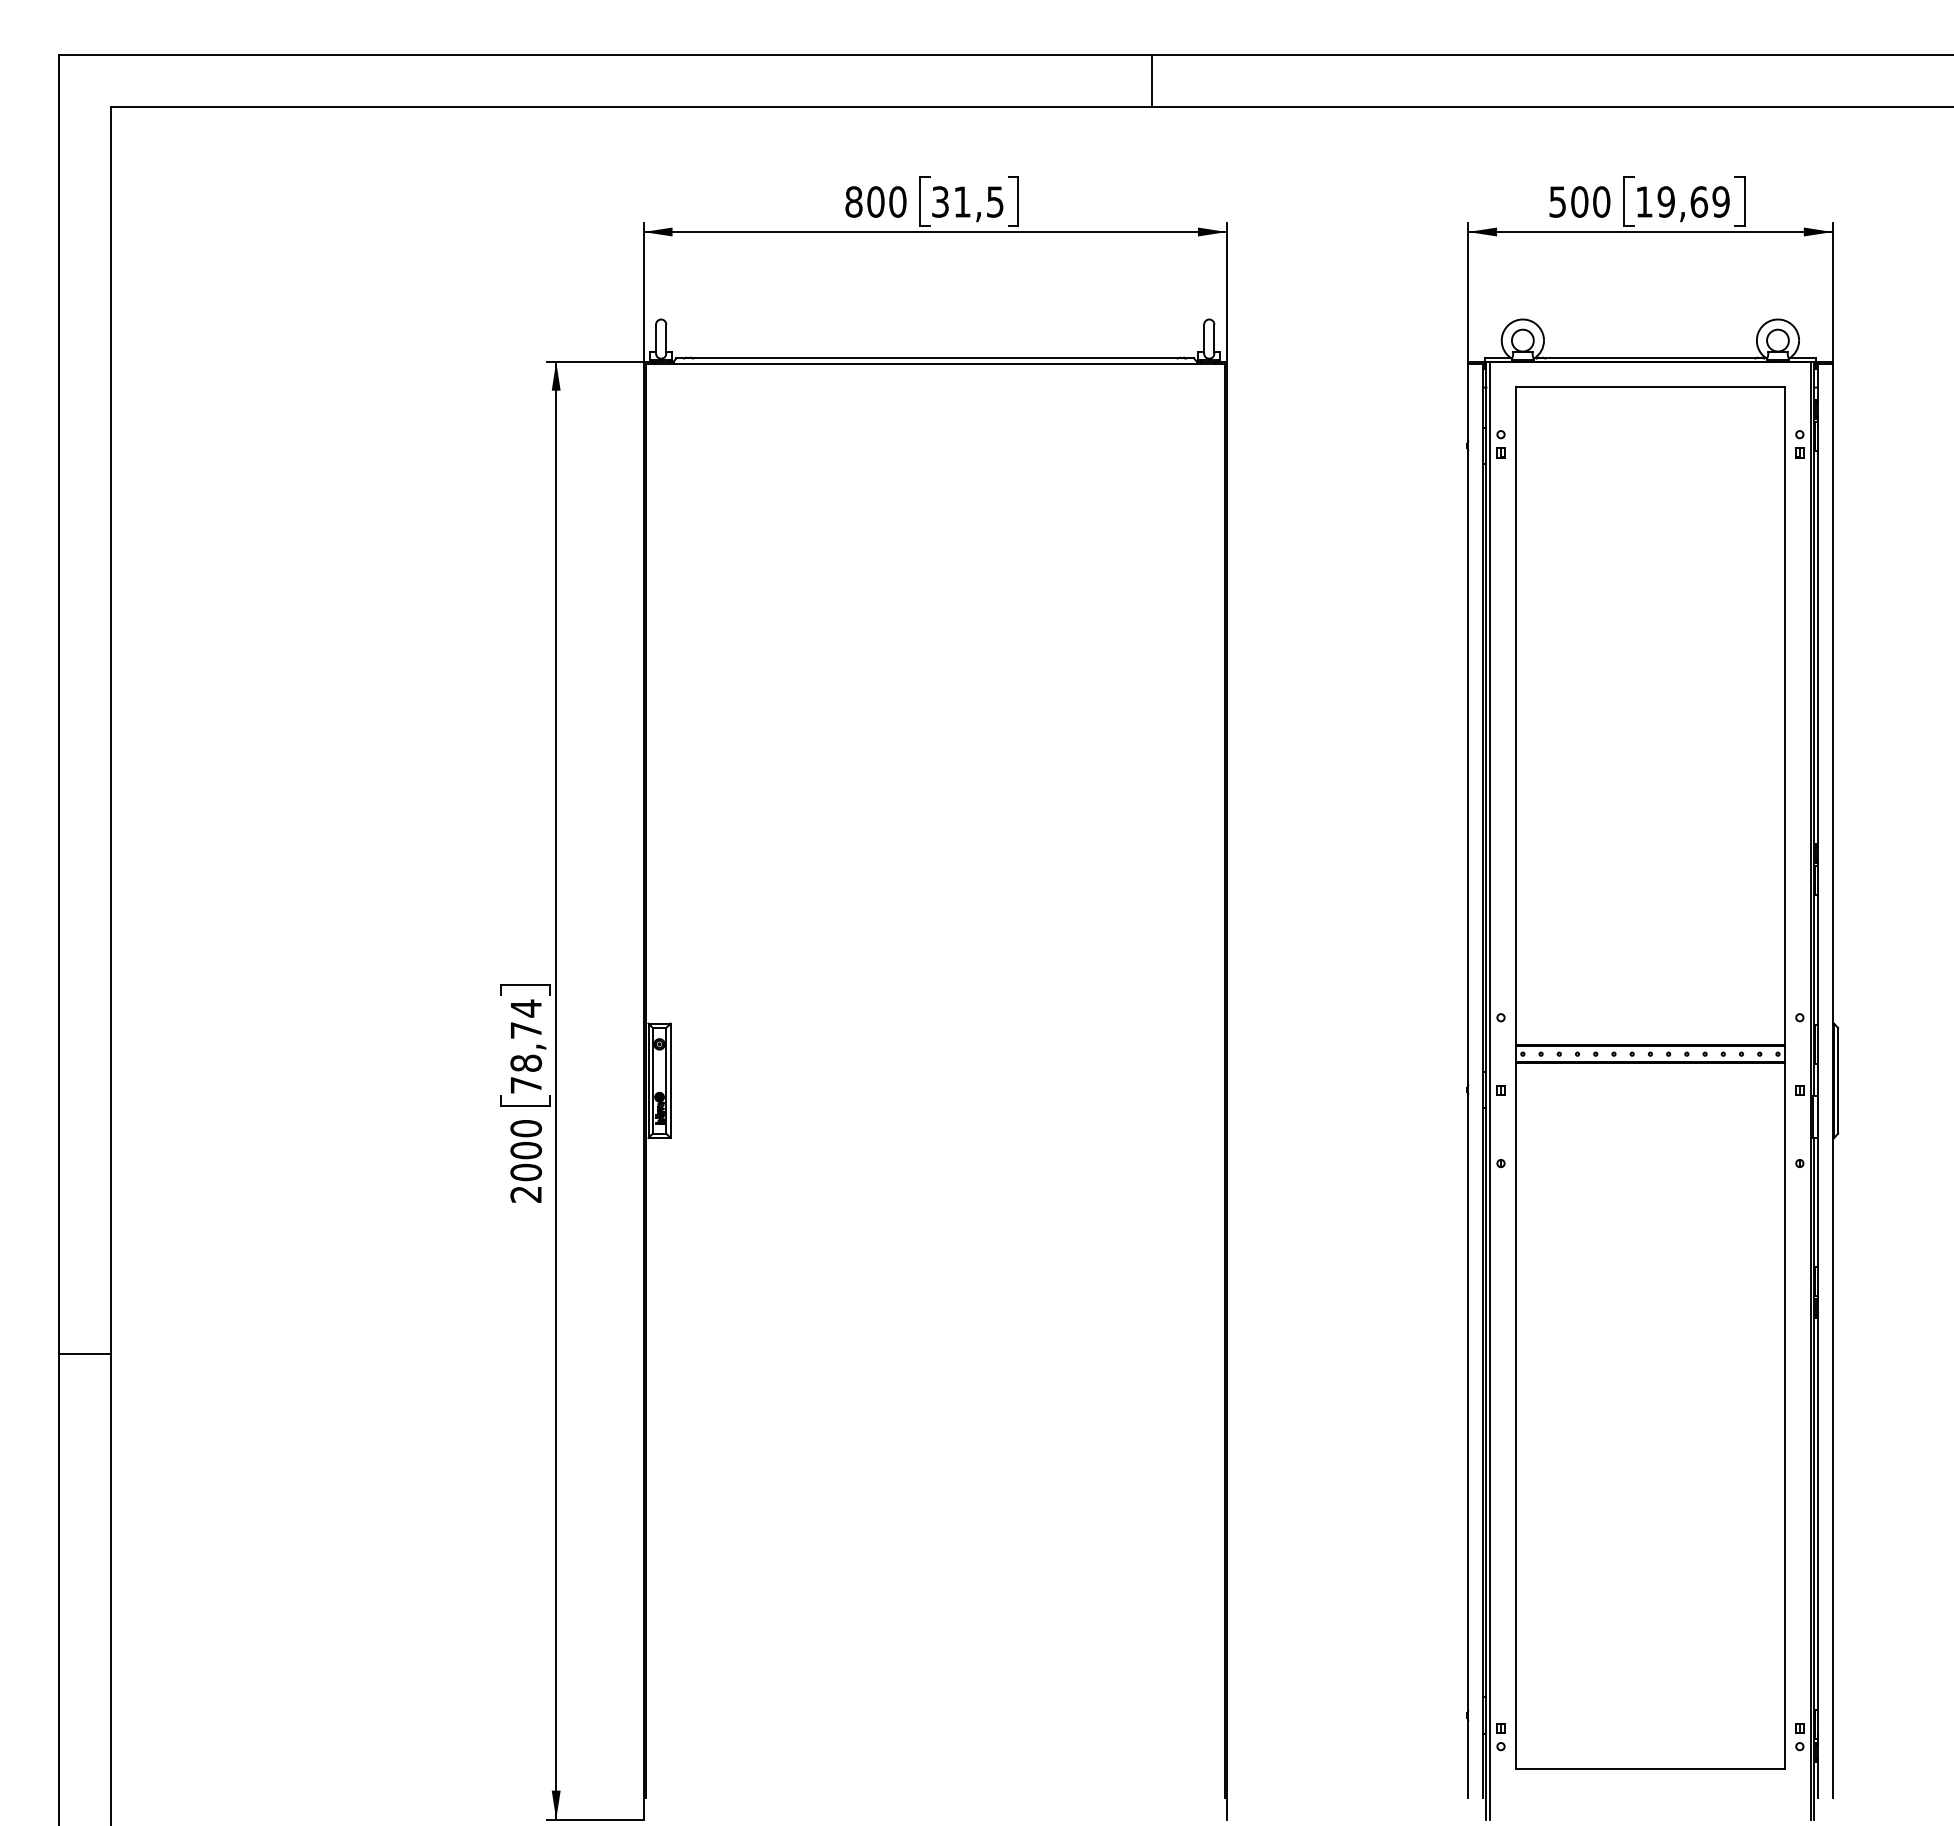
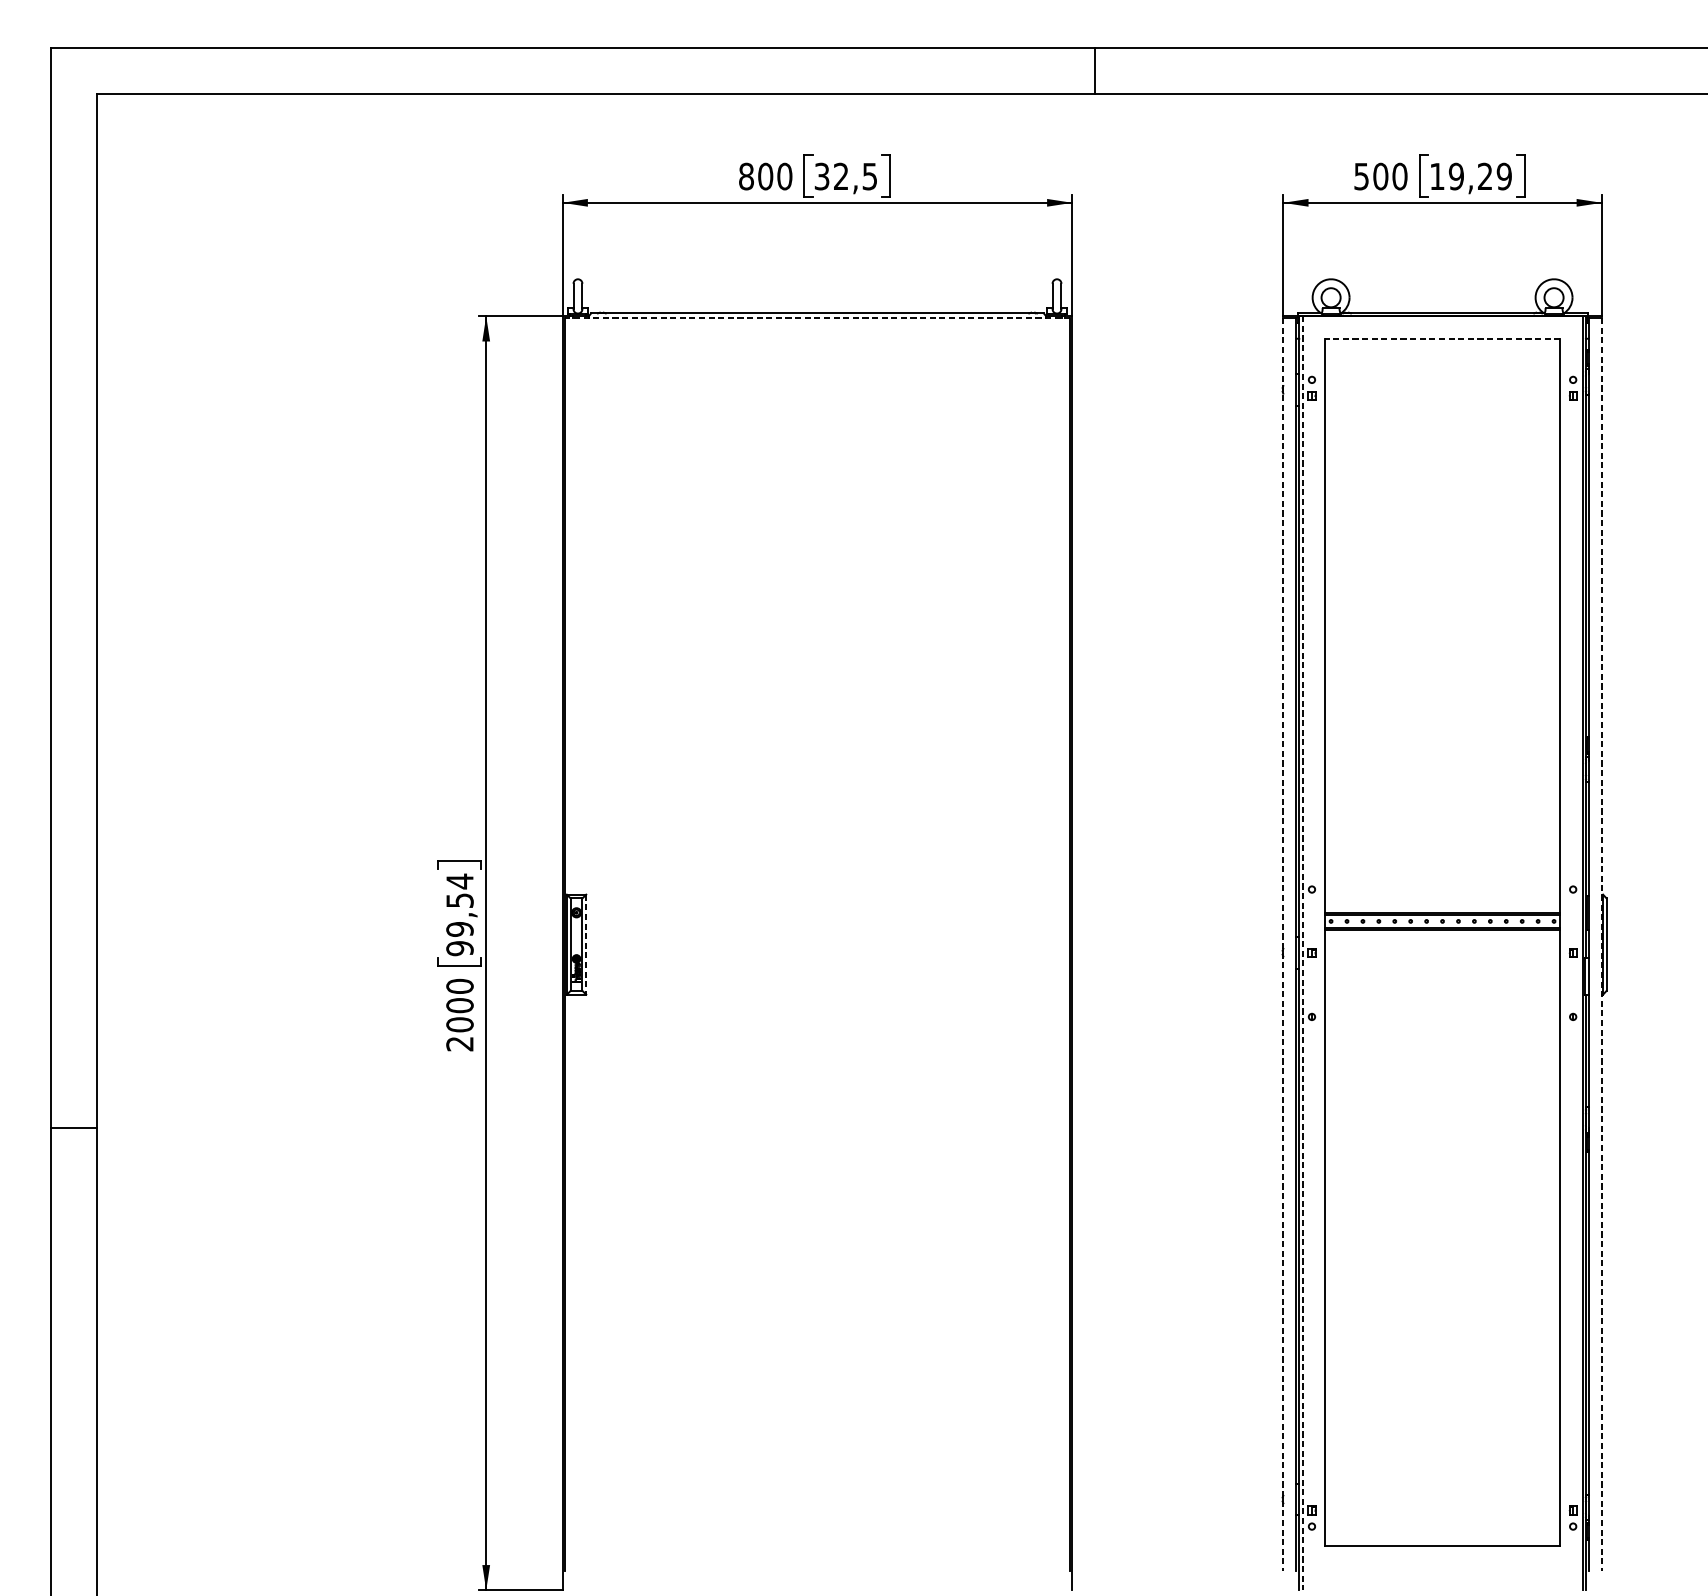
line: (1151, 80) -> (1094, 70), moved
text: (962, 201) -> (841, 176), 31,5 -> 32,5
text: (1699, 201) -> (1485, 176), 19,69 -> 19,29
line: (934, 363) -> (816, 317), solid -> dashed
line: (1650, 387) -> (1442, 338), solid -> dashed
text: (525, 1057) -> (459, 924), 78,74 -> 99,54
line: (1468, 1080) -> (1283, 944), solid -> dashed
line: (1832, 1080) -> (1601, 944), solid -> dashed
line: (670, 1081) -> (586, 945), solid -> dashed
line: (1490, 1090) -> (1302, 953), solid -> dashed
line: (84, 1353) -> (73, 1127), moved

